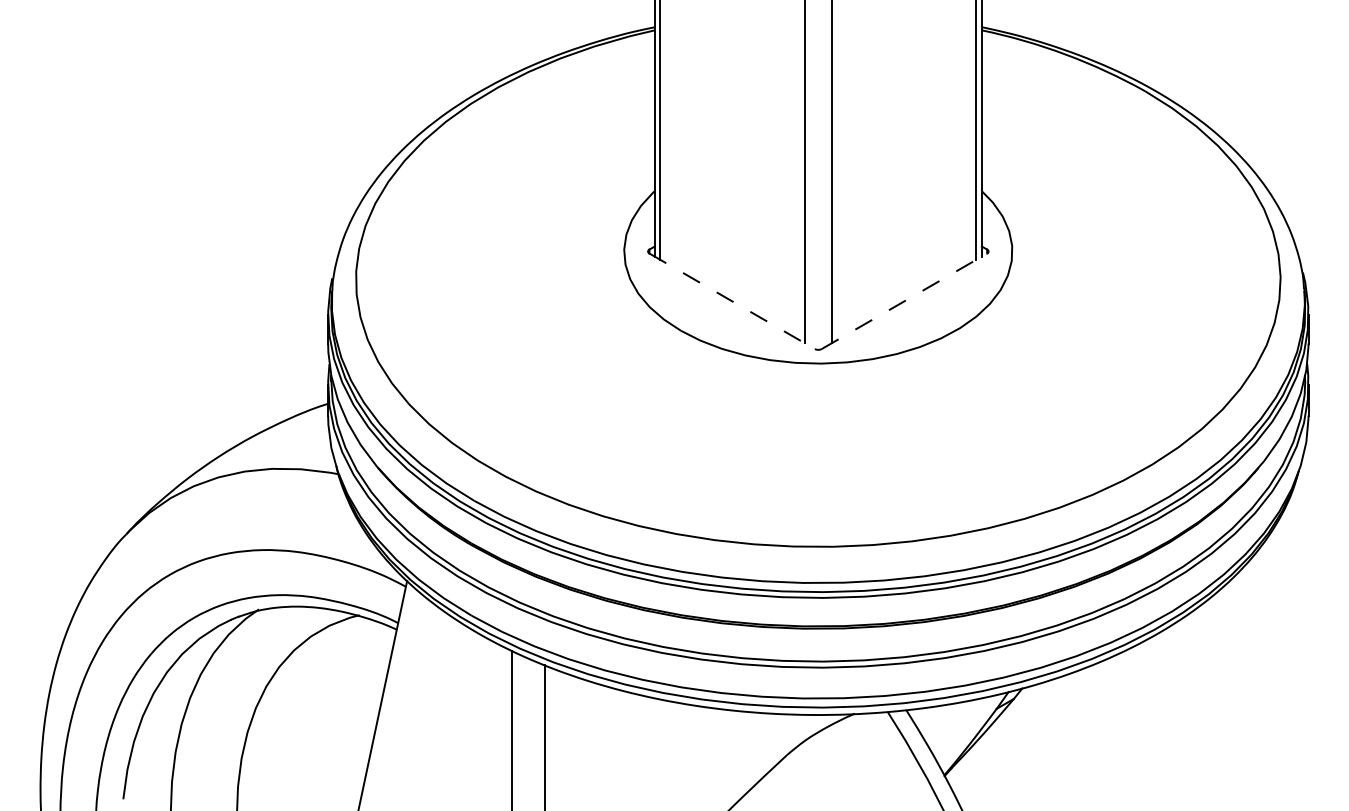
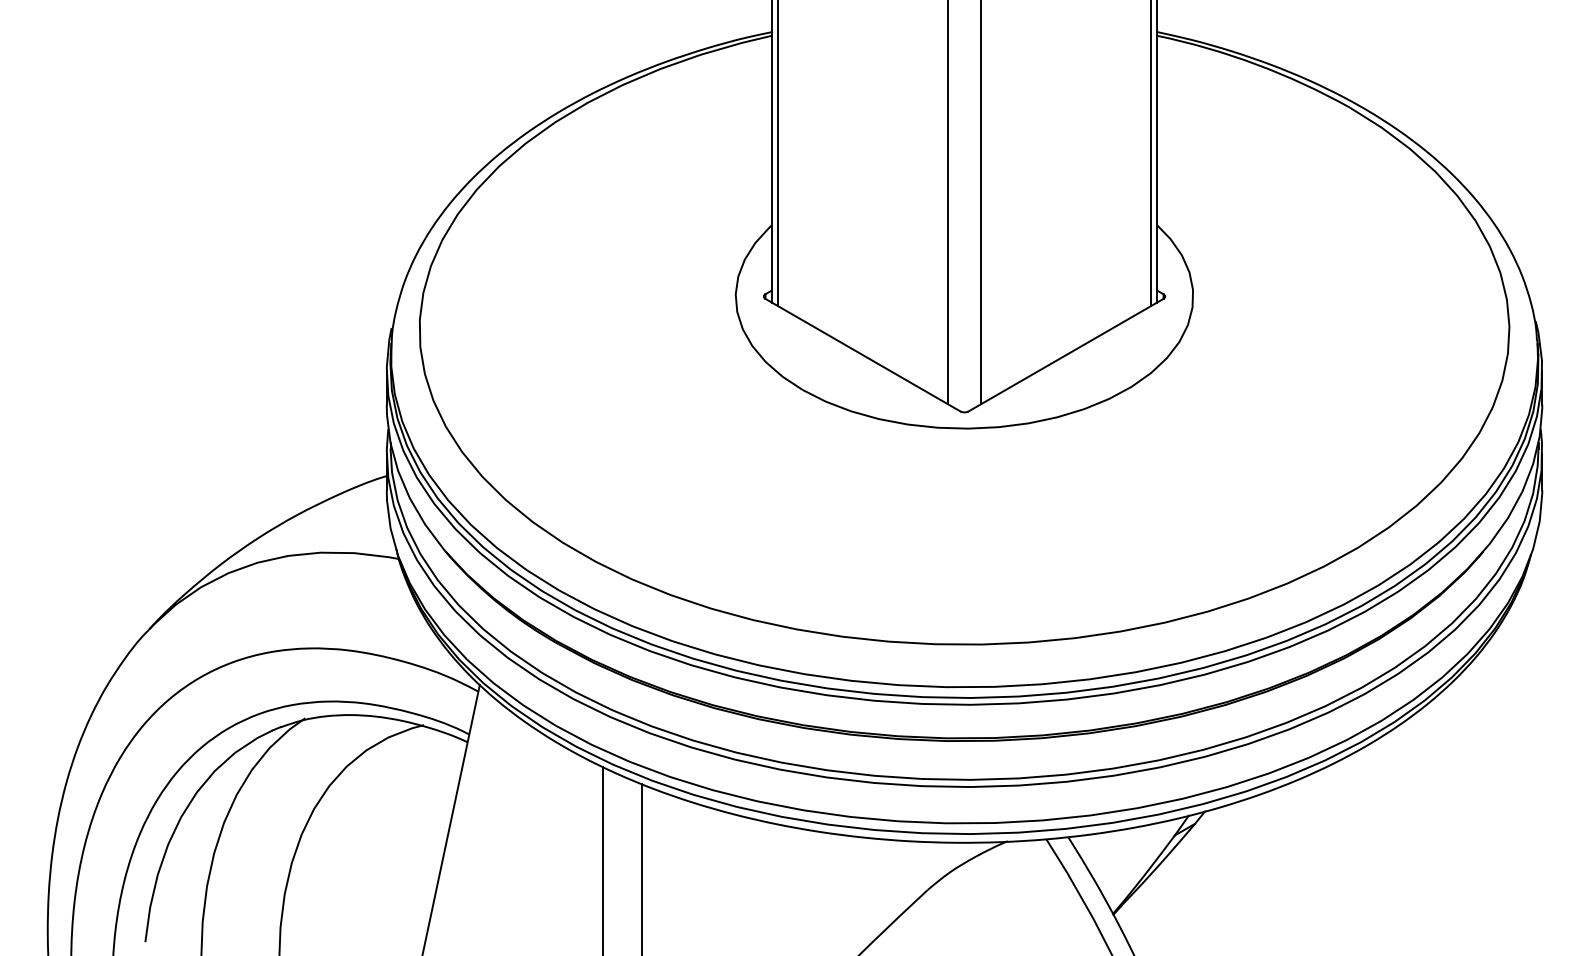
line: (731, 301) -> (862, 355), dashed -> solid
line: (904, 301) -> (1066, 355), dashed -> solid

